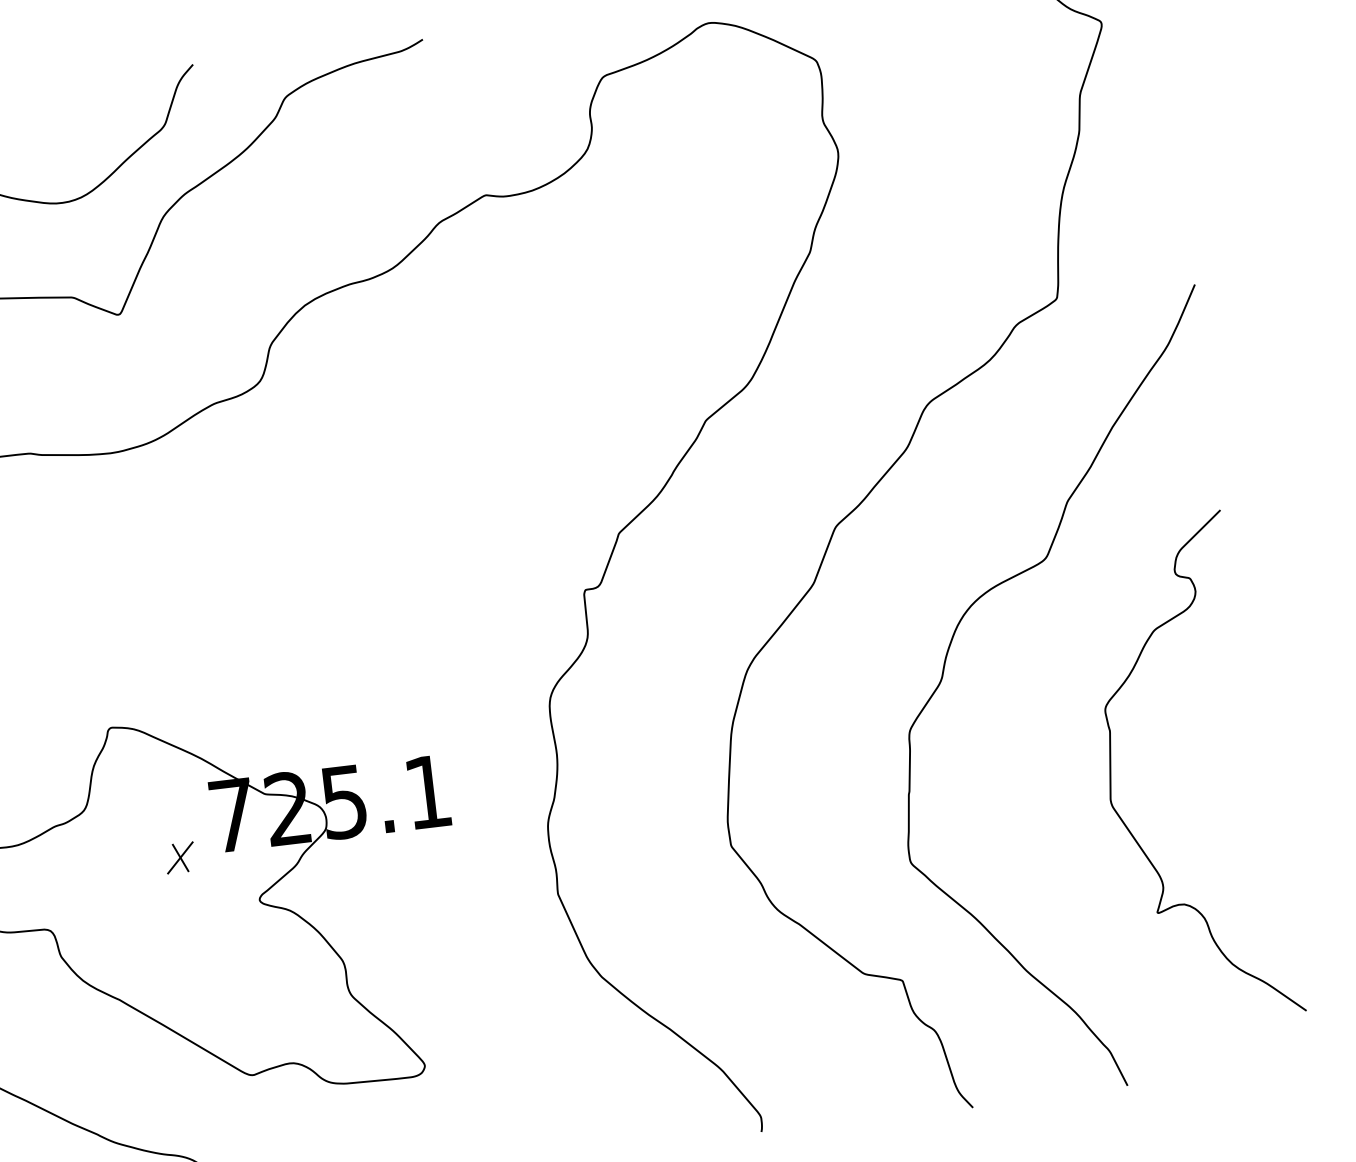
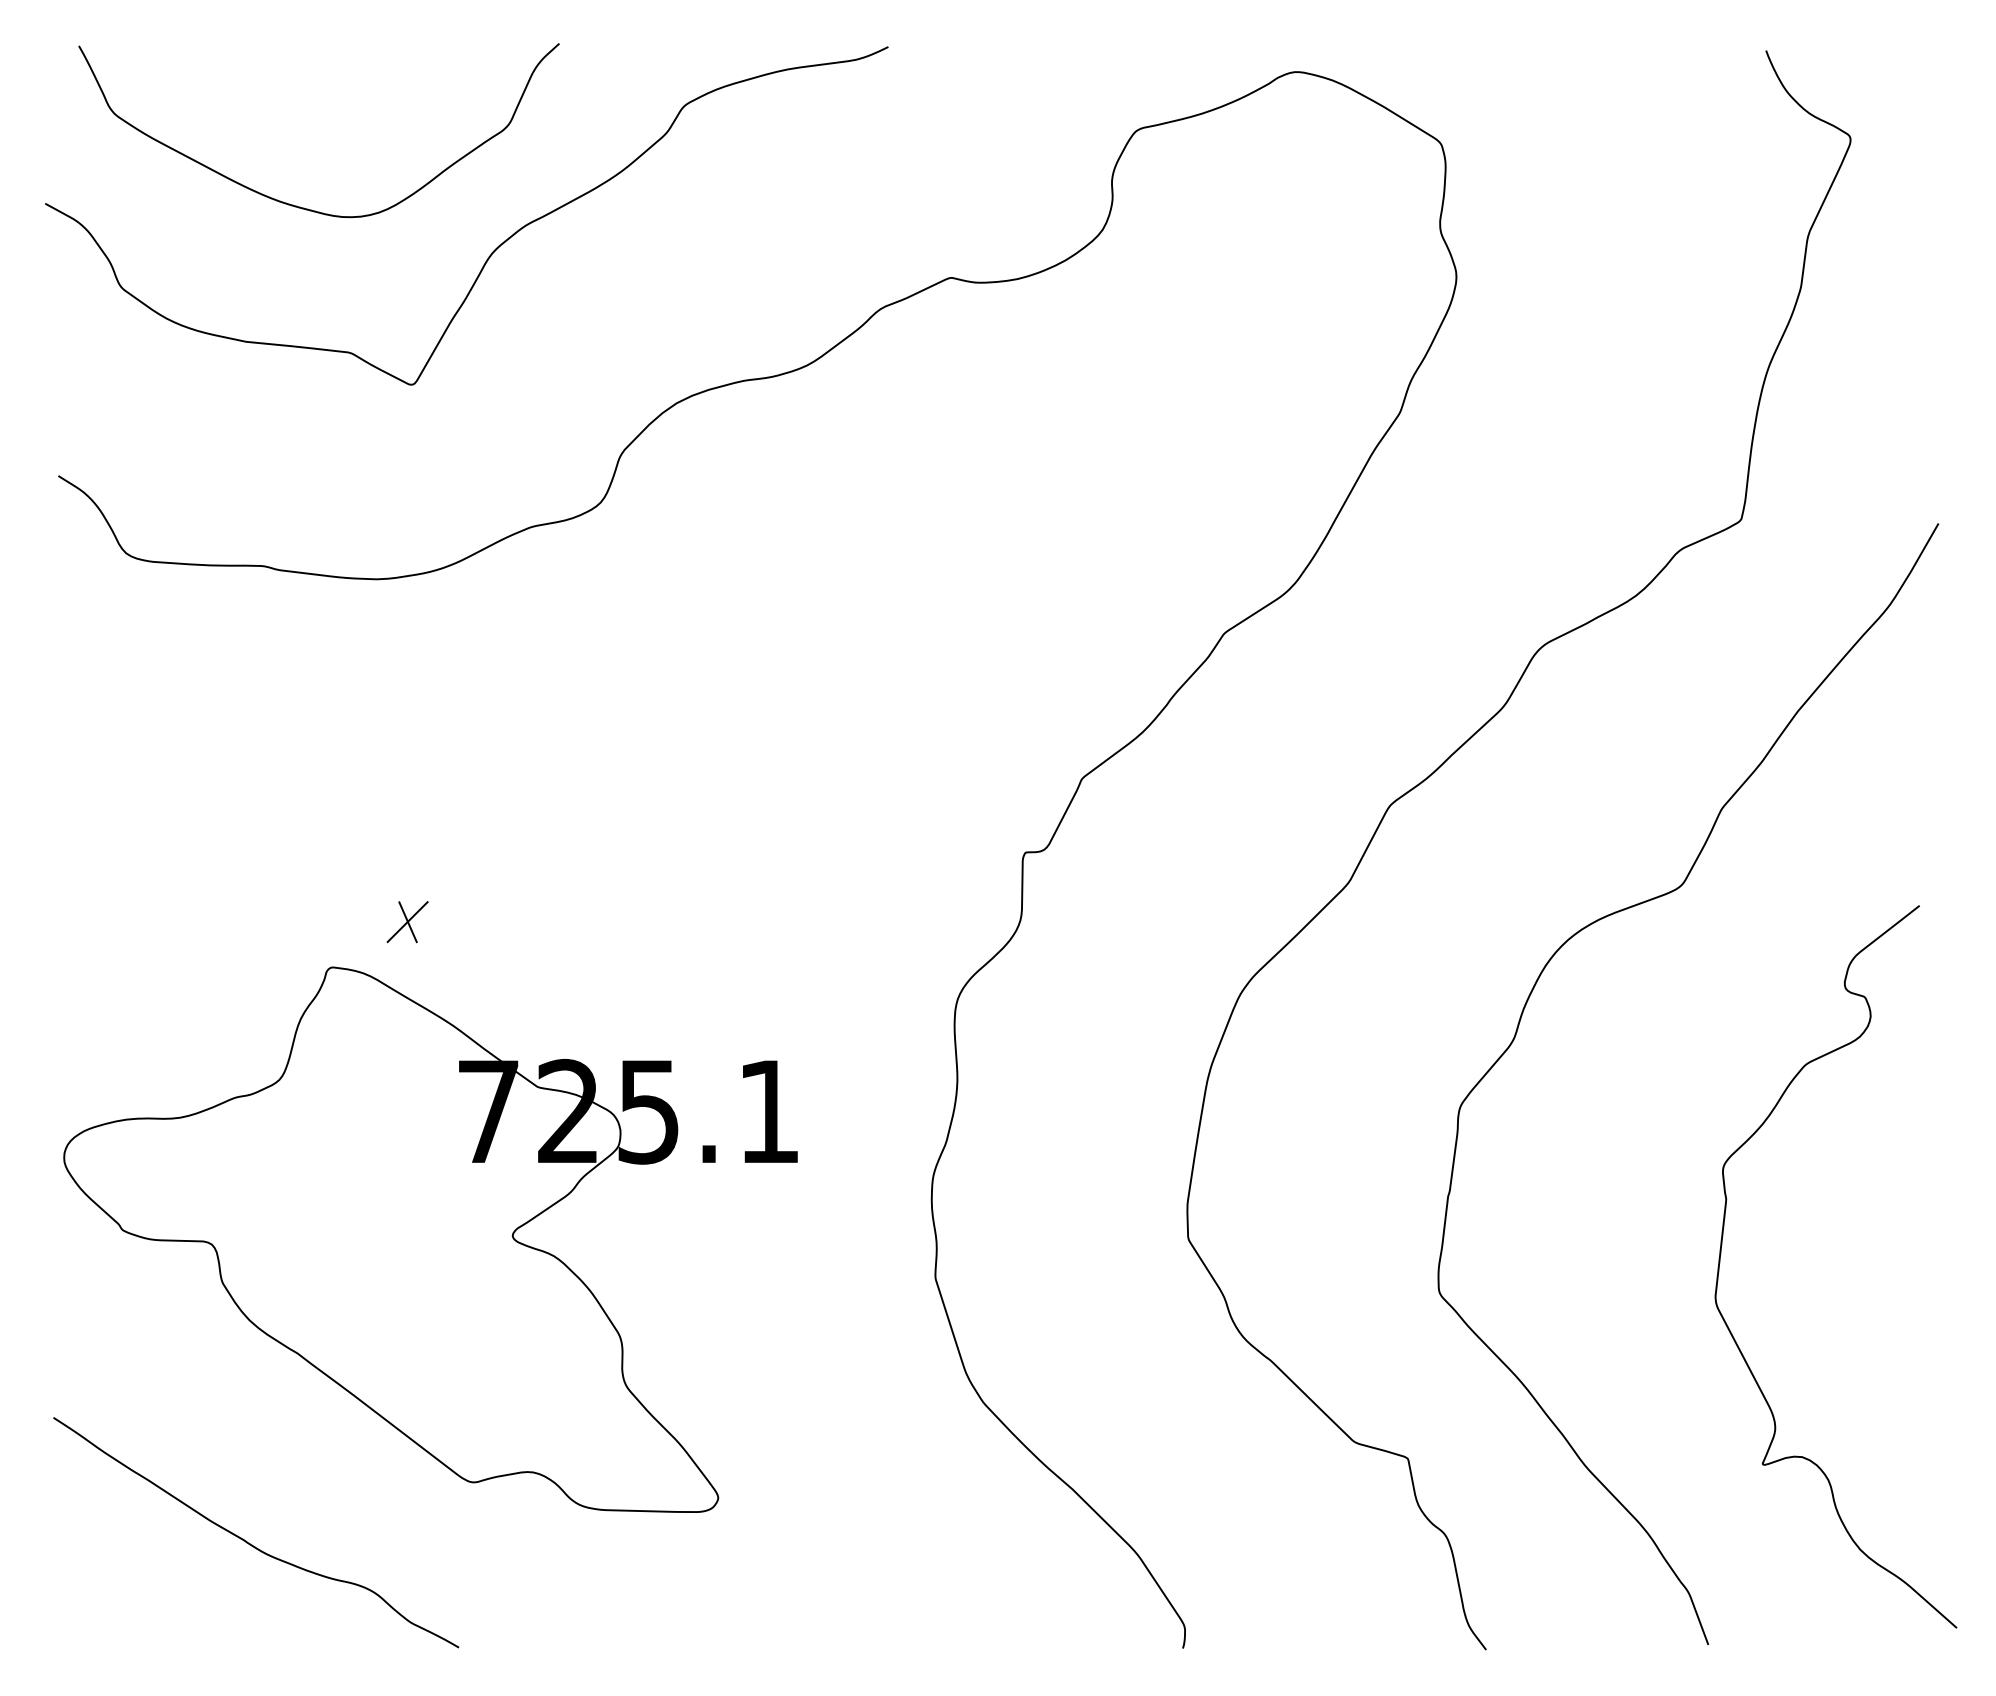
curve: (1111, 769) -> (1721, 1254), moved
part: (180, 858) -> (407, 922), moved

